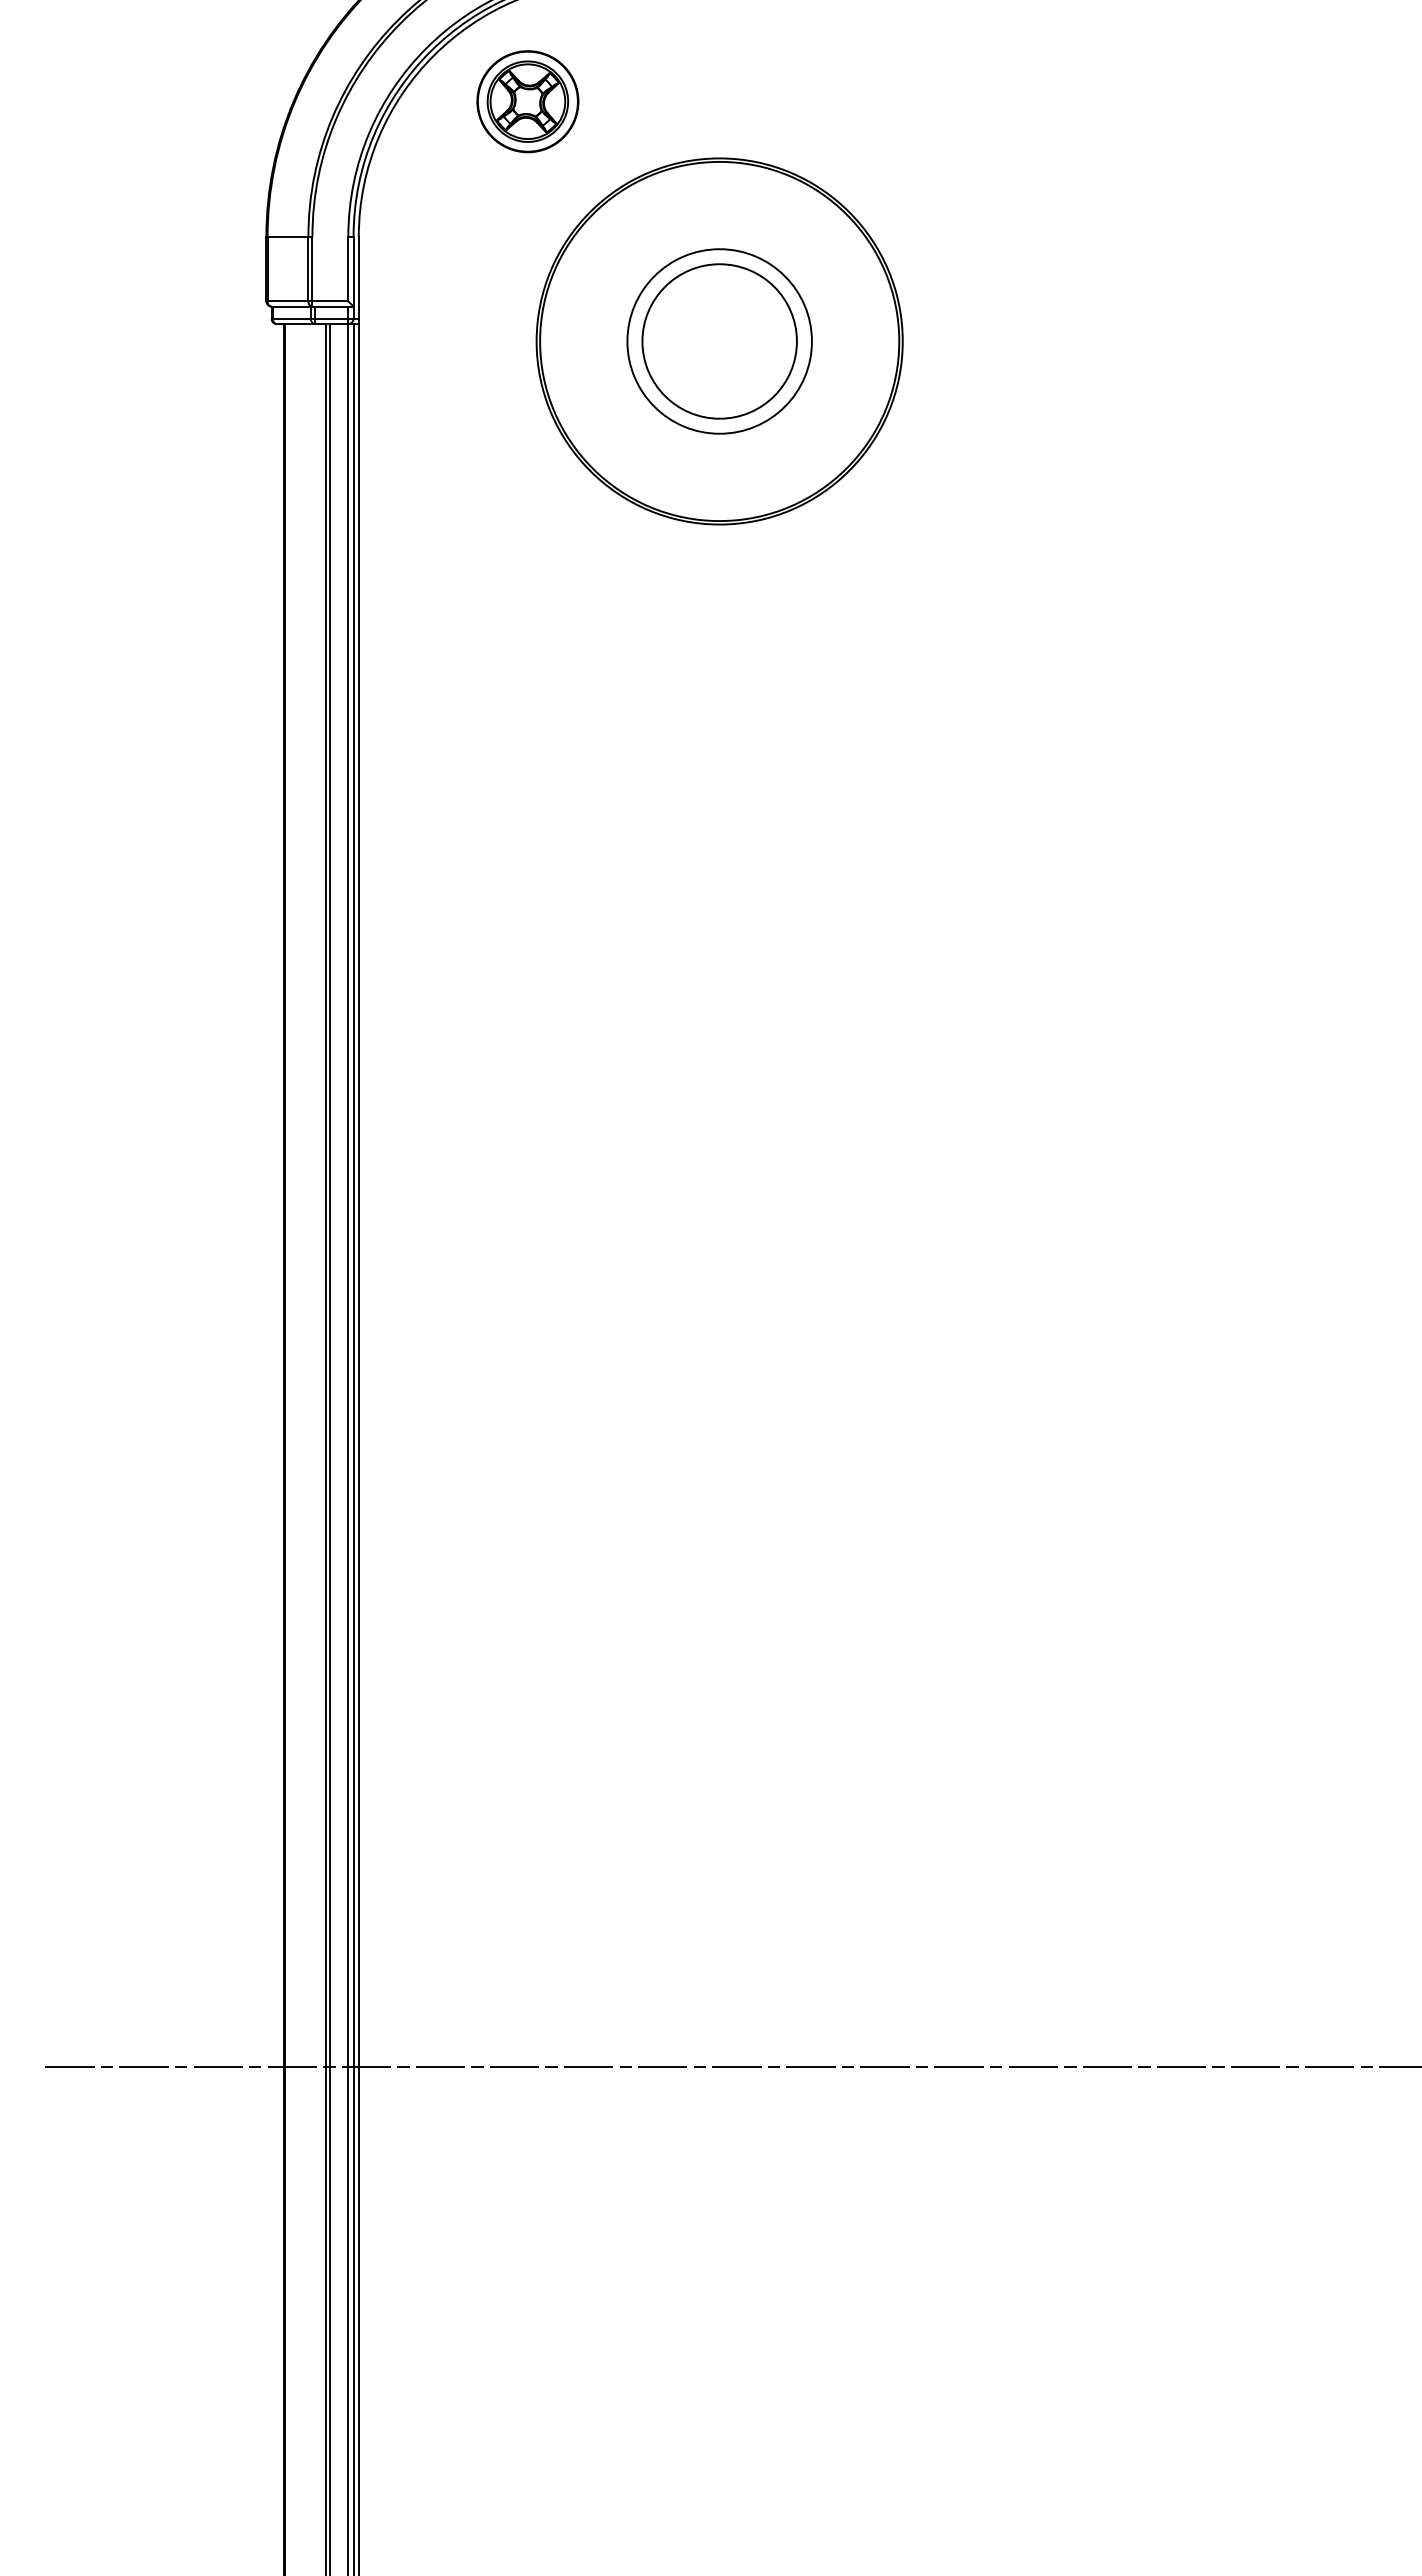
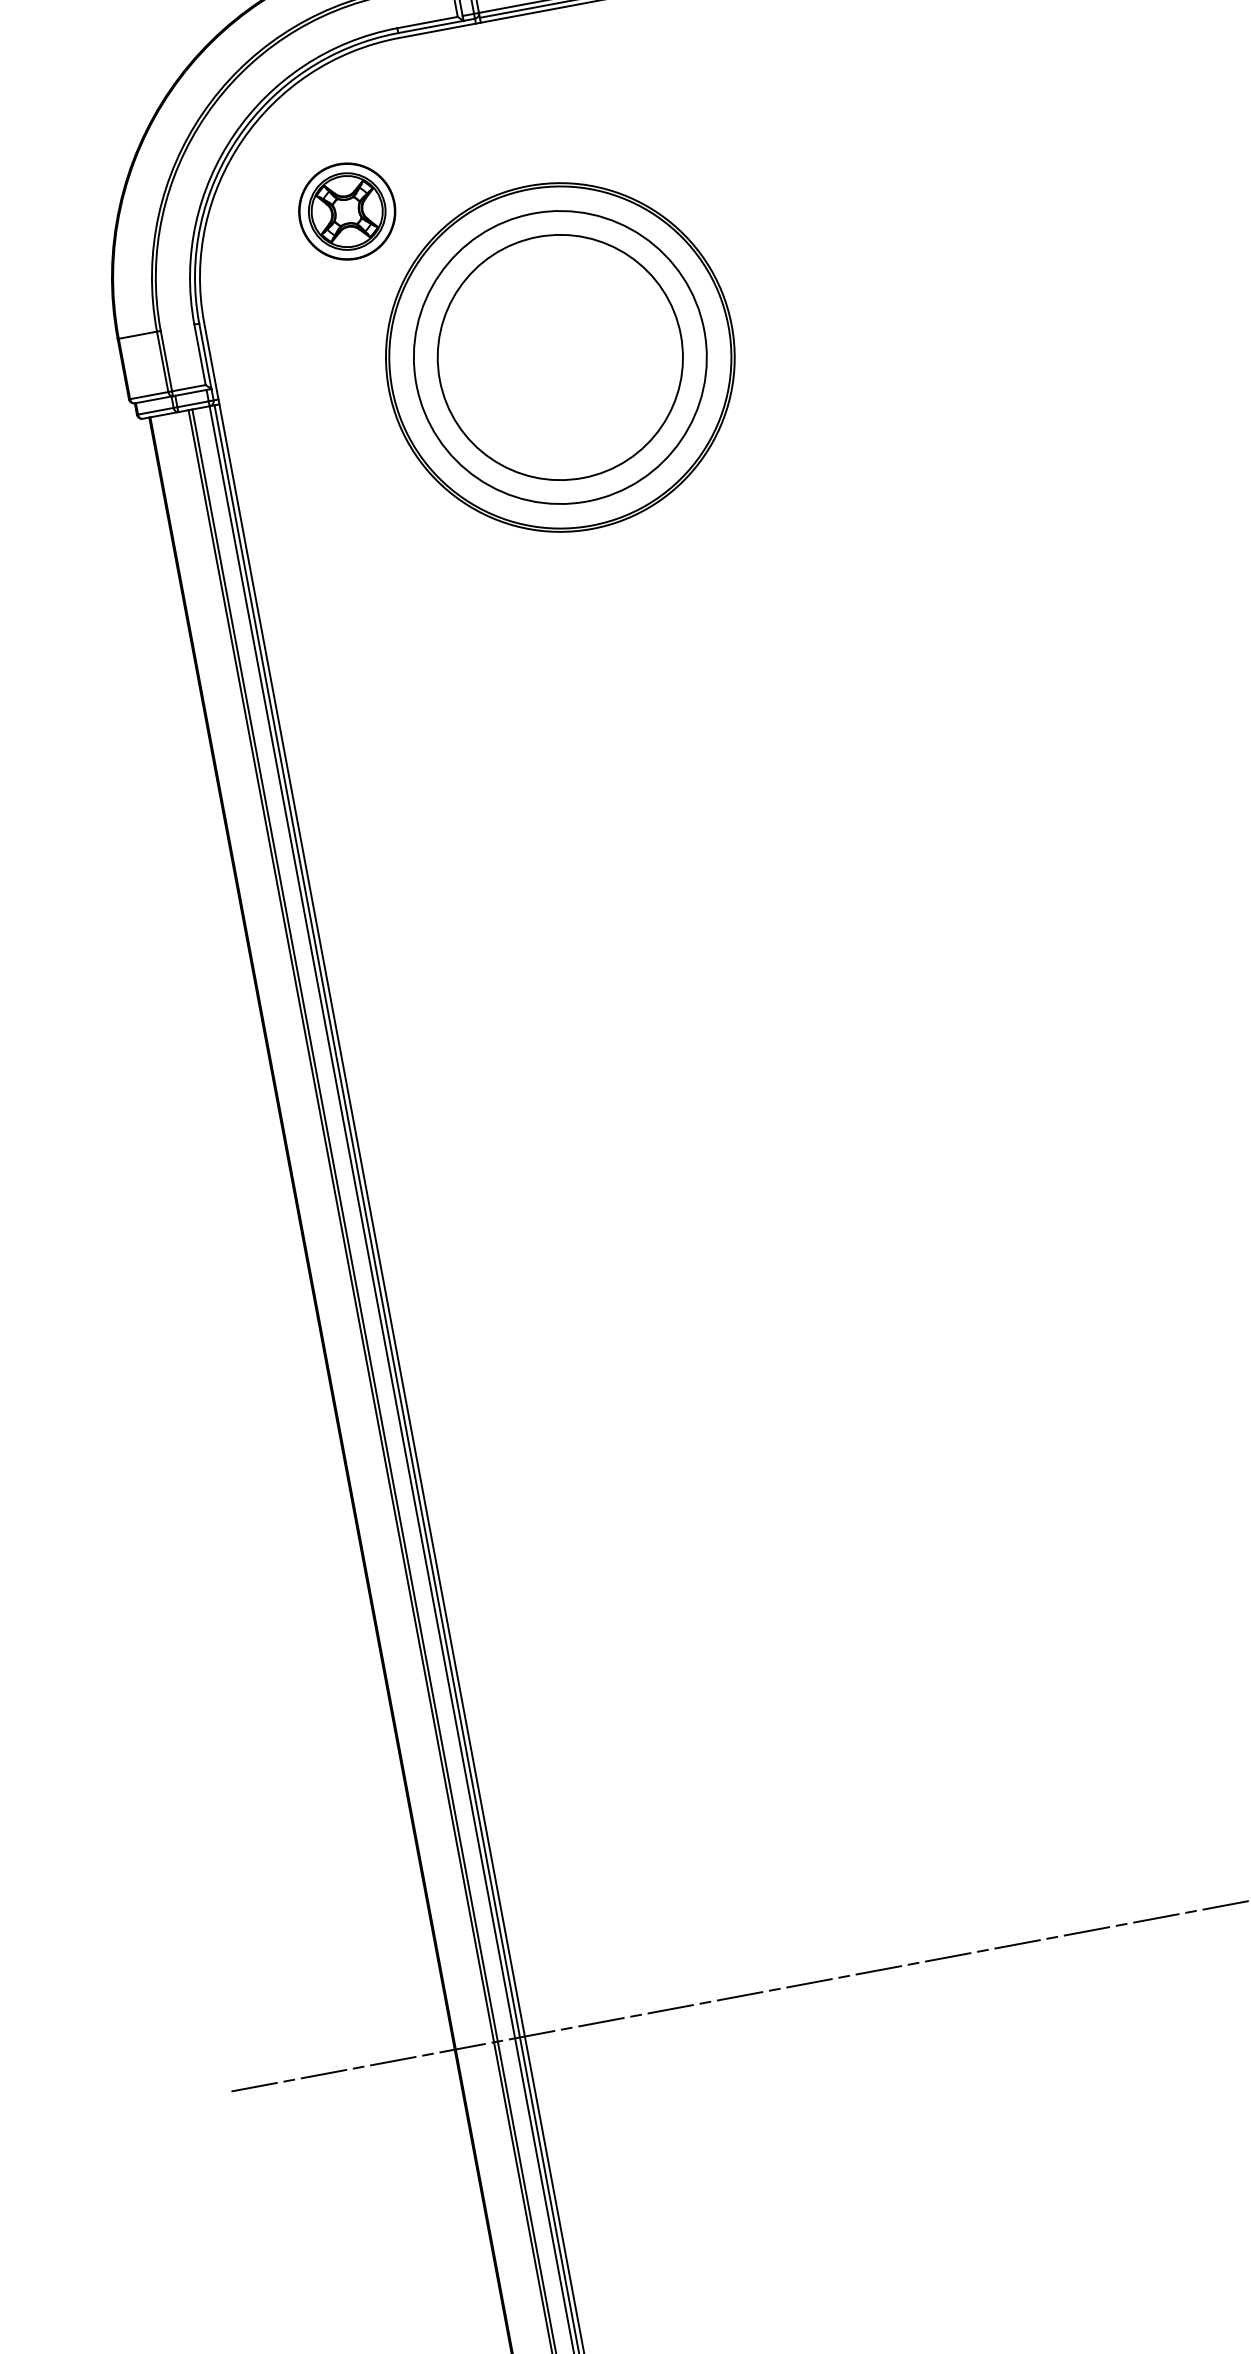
part: (527, 101) -> (346, 211), moved
circle: (719, 341) -> (560, 357), size x1.67
circle: (719, 341) -> (560, 357), size x1.67

